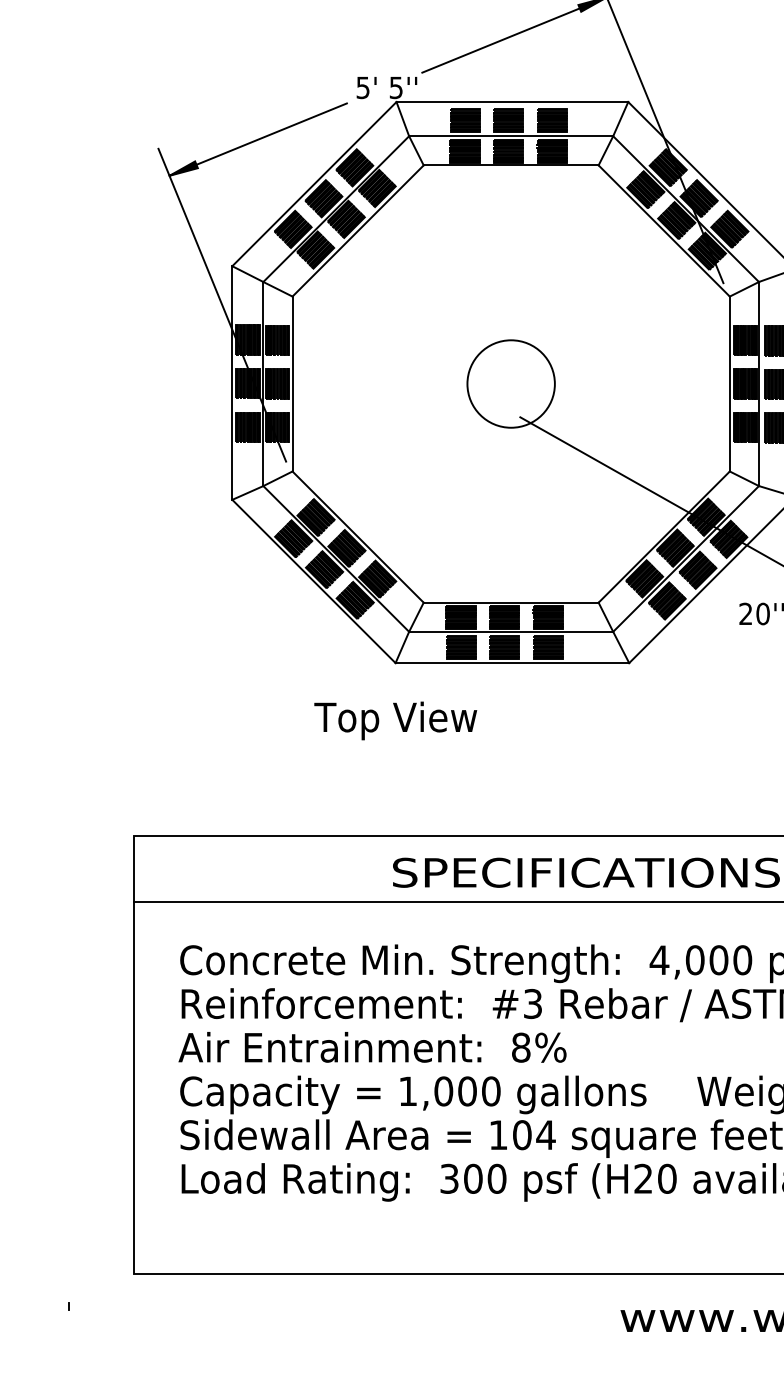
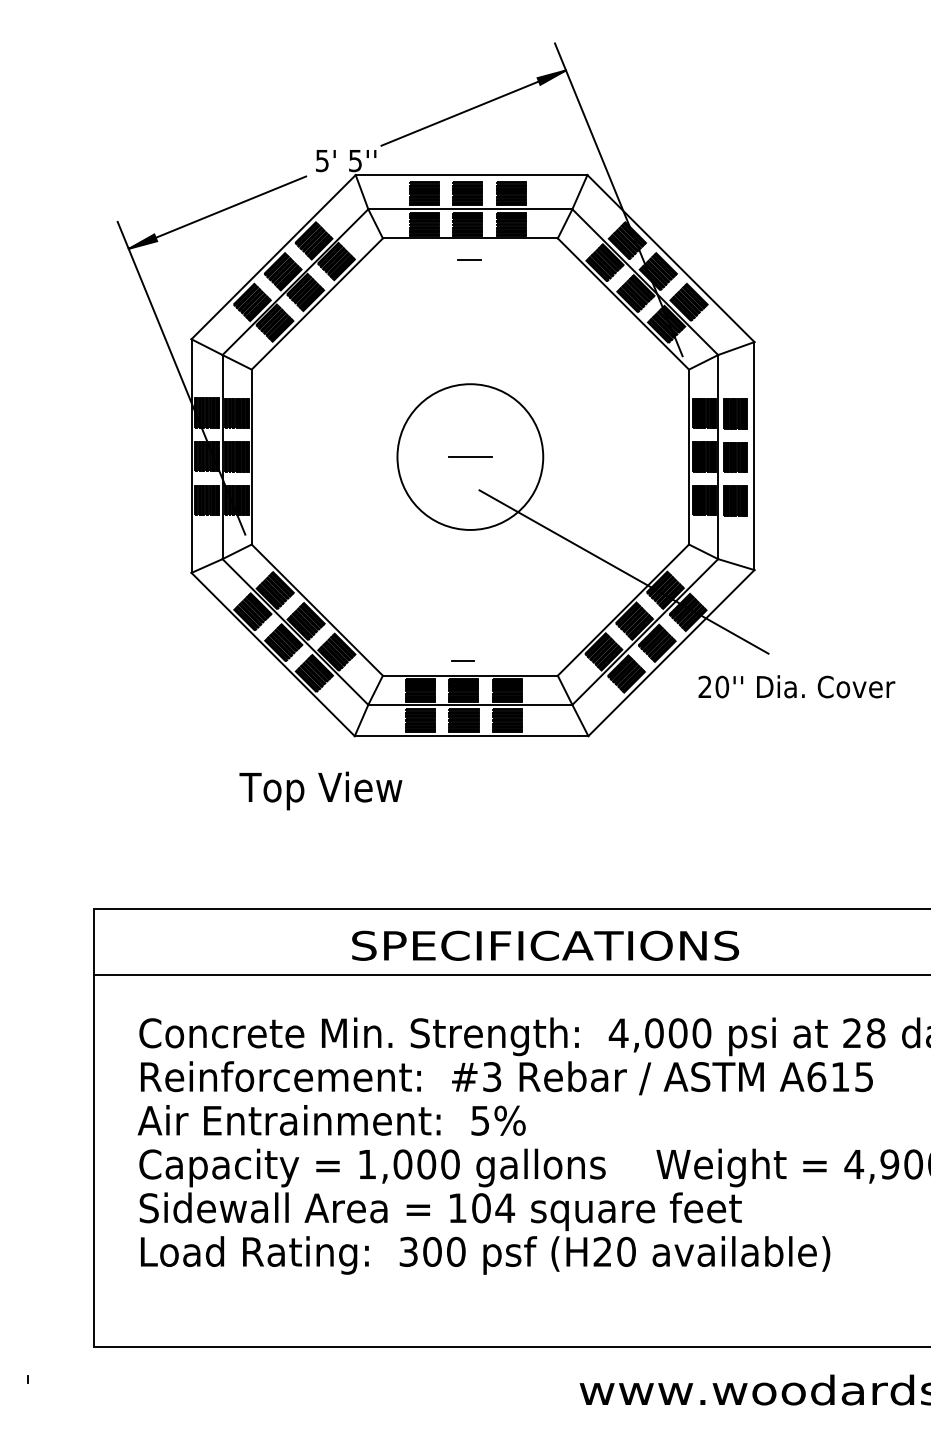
line: (510, 186) -> (469, 259), added
circle: (511, 383) -> (470, 456), size x1.67
line: (511, 384) -> (470, 457), added
line: (503, 587) -> (462, 660), added
text: (395, 720) -> (320, 790), moved
text: (521, 1047) -> (480, 1120), 8% -> 5%

